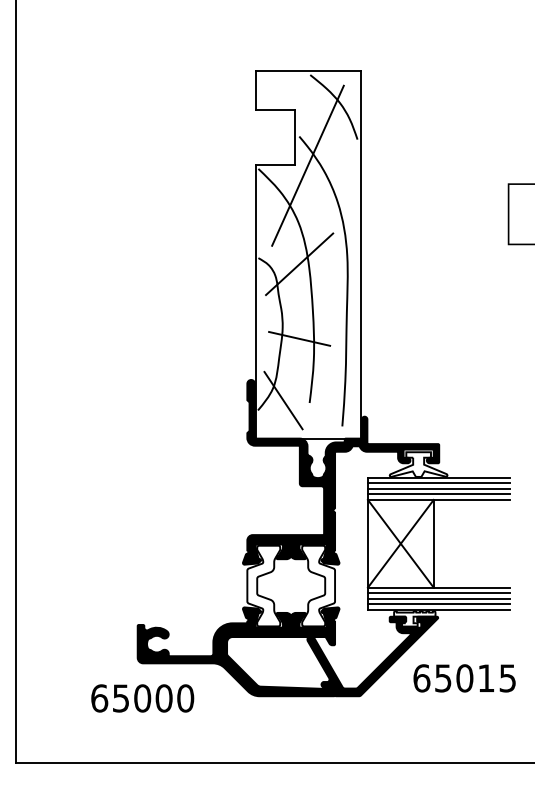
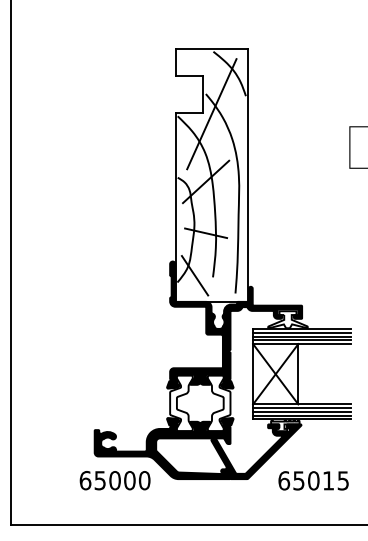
text: (464, 677) -> (313, 480), moved
text: (141, 698) -> (114, 480), moved

